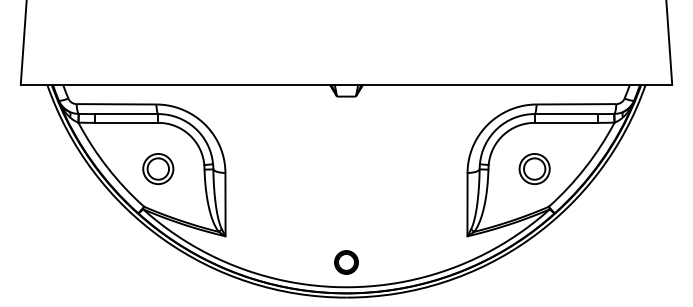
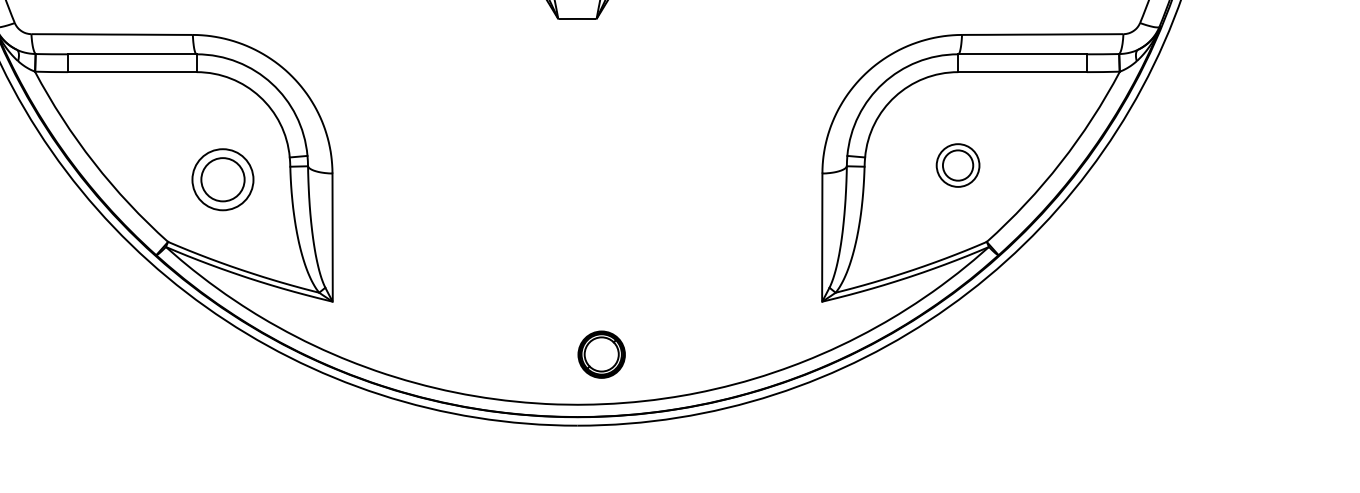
part: (158, 168) -> (223, 178), moved
part: (534, 168) -> (957, 164), size x0.7
part: (346, 262) -> (601, 354), moved

